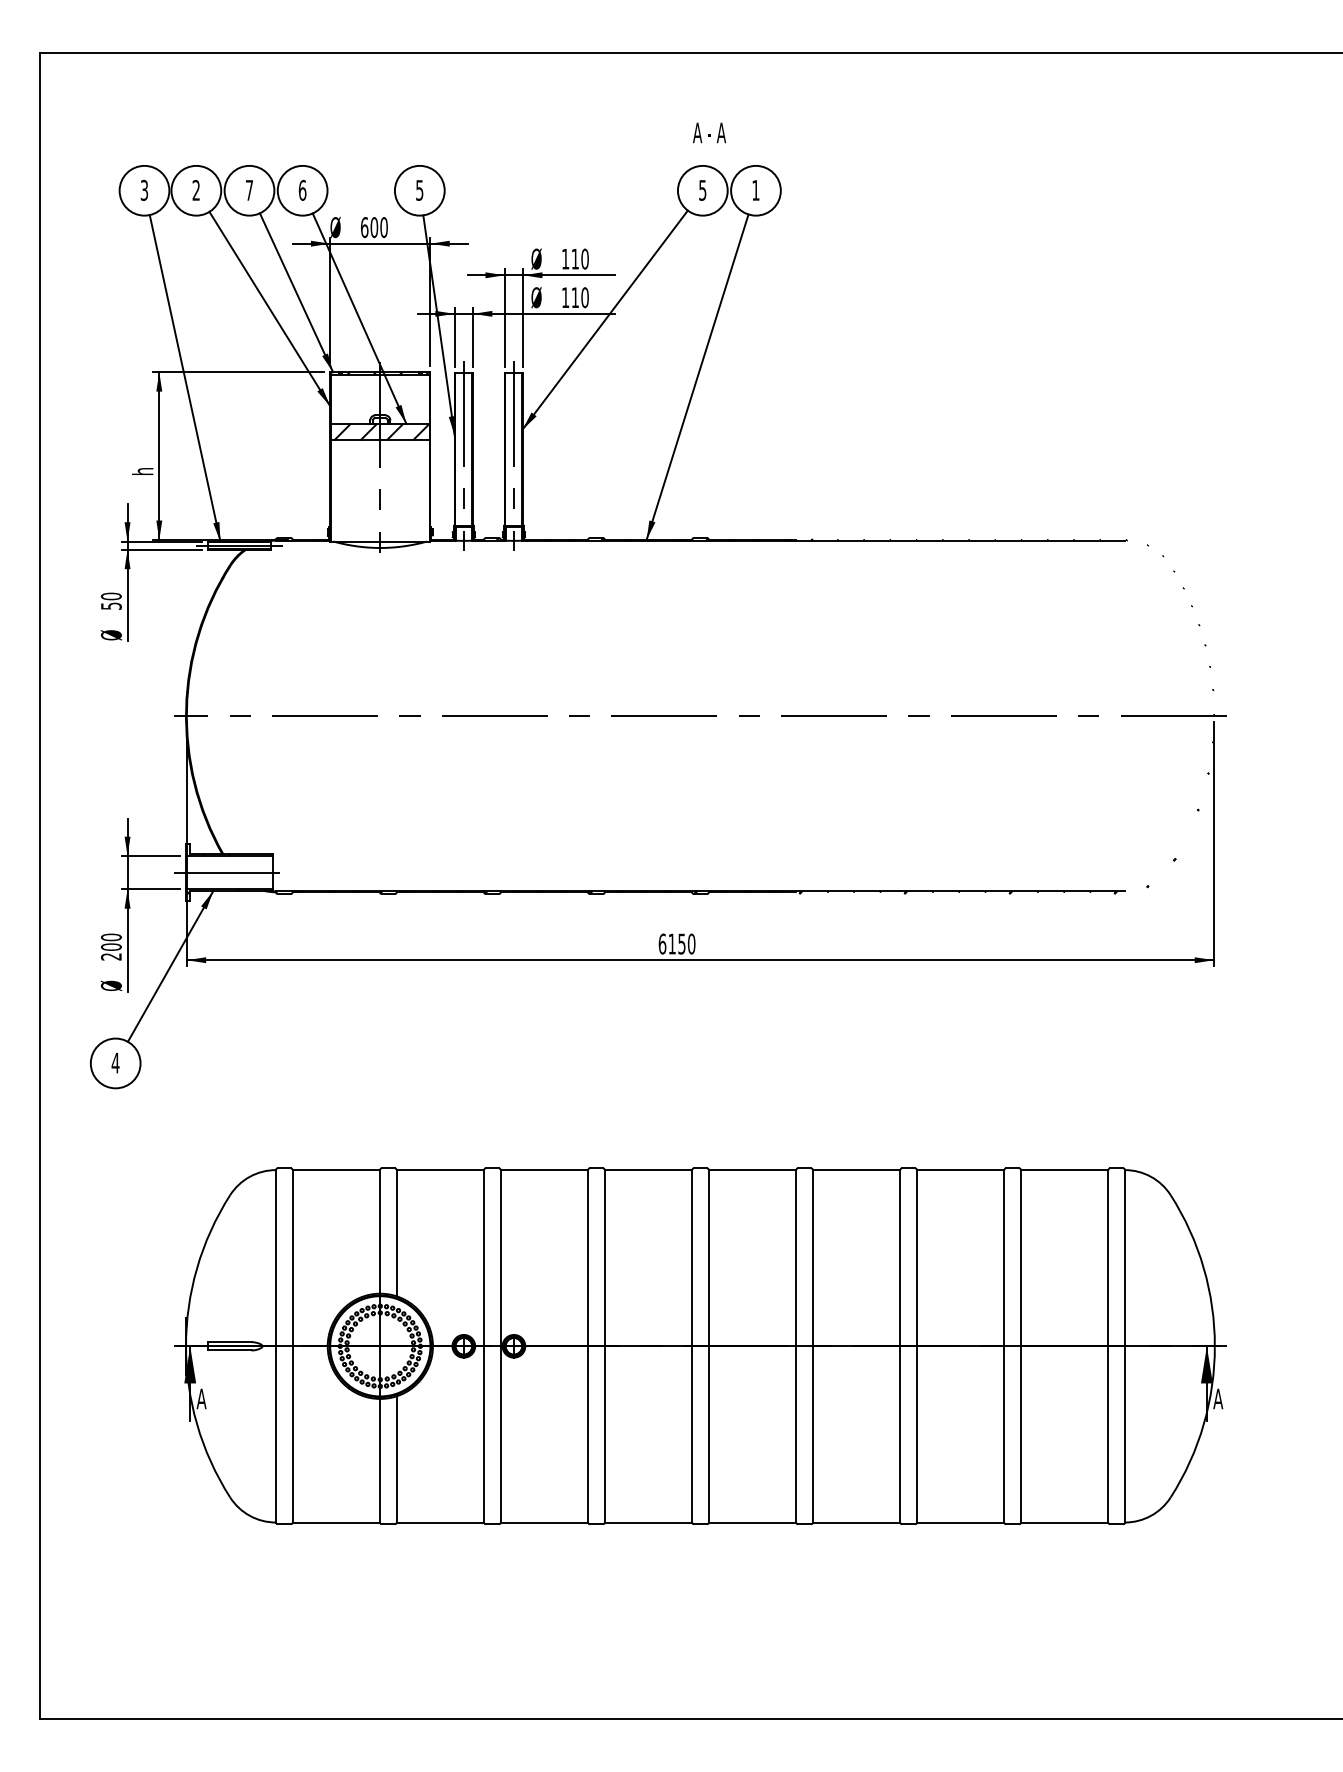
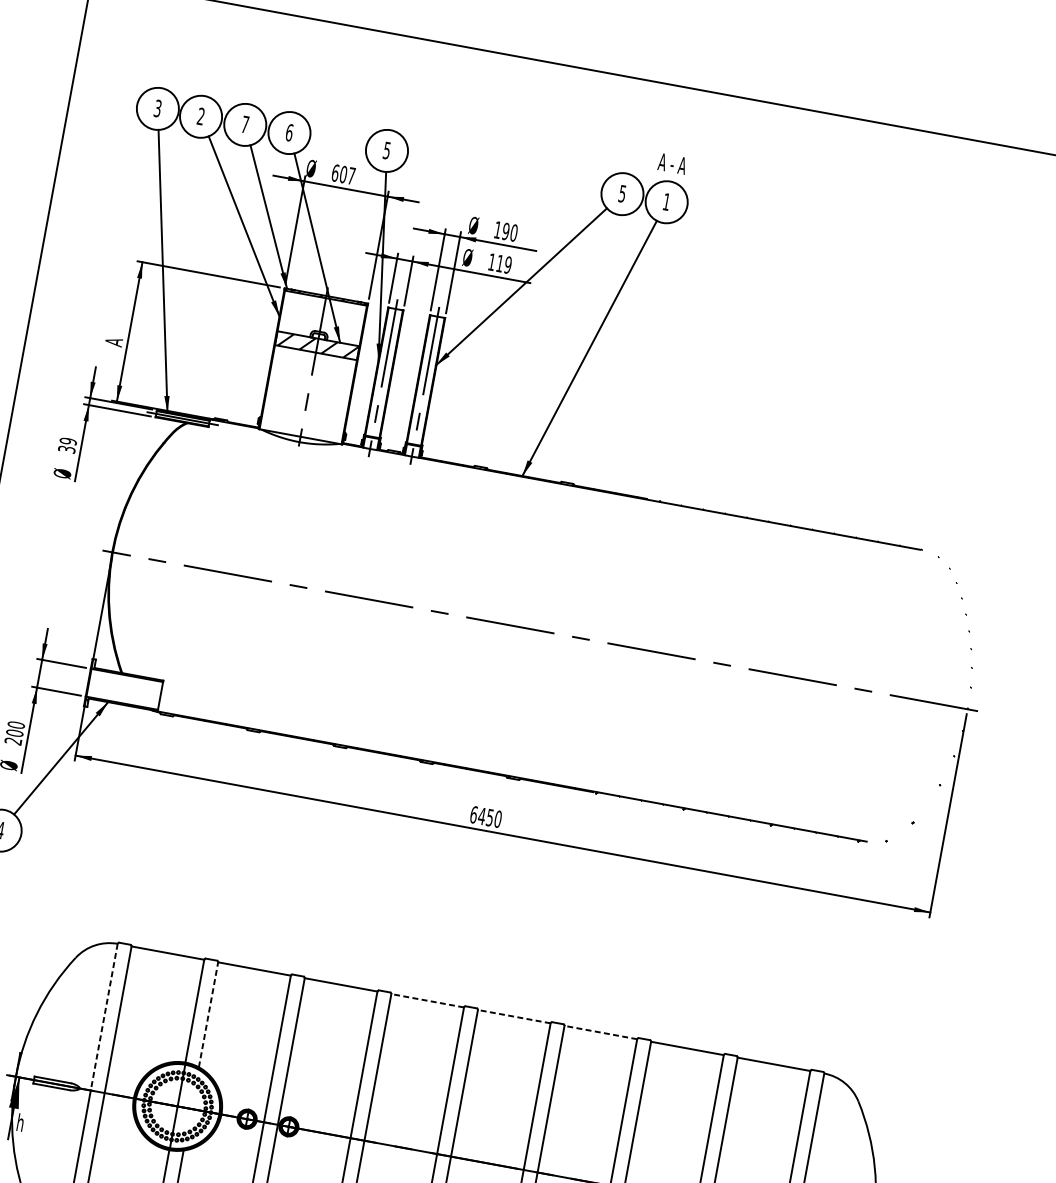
text: (709, 132) -> (672, 163), moved
text: (383, 227) -> (351, 175), 600 -> 607
text: (575, 258) -> (506, 231), 110 -> 190
text: (584, 297) -> (507, 264), 110 -> 119
text: (142, 471) -> (113, 342), h -> A
text: (110, 600) -> (67, 444), 50 -> 39
line: (229, 872) -> (124, 689), removed
text: (672, 943) -> (482, 815), 6150 -> 6450
line: (648, 1170) -> (427, 1001), solid -> dashed
line: (752, 1170) -> (514, 1016), solid -> dashed
line: (856, 1170) -> (600, 1032), solid -> dashed
line: (396, 1232) -> (208, 1014), solid -> dashed
line: (275, 1258) -> (103, 1017), solid -> dashed
text: (201, 1398) -> (20, 1122), A -> h

